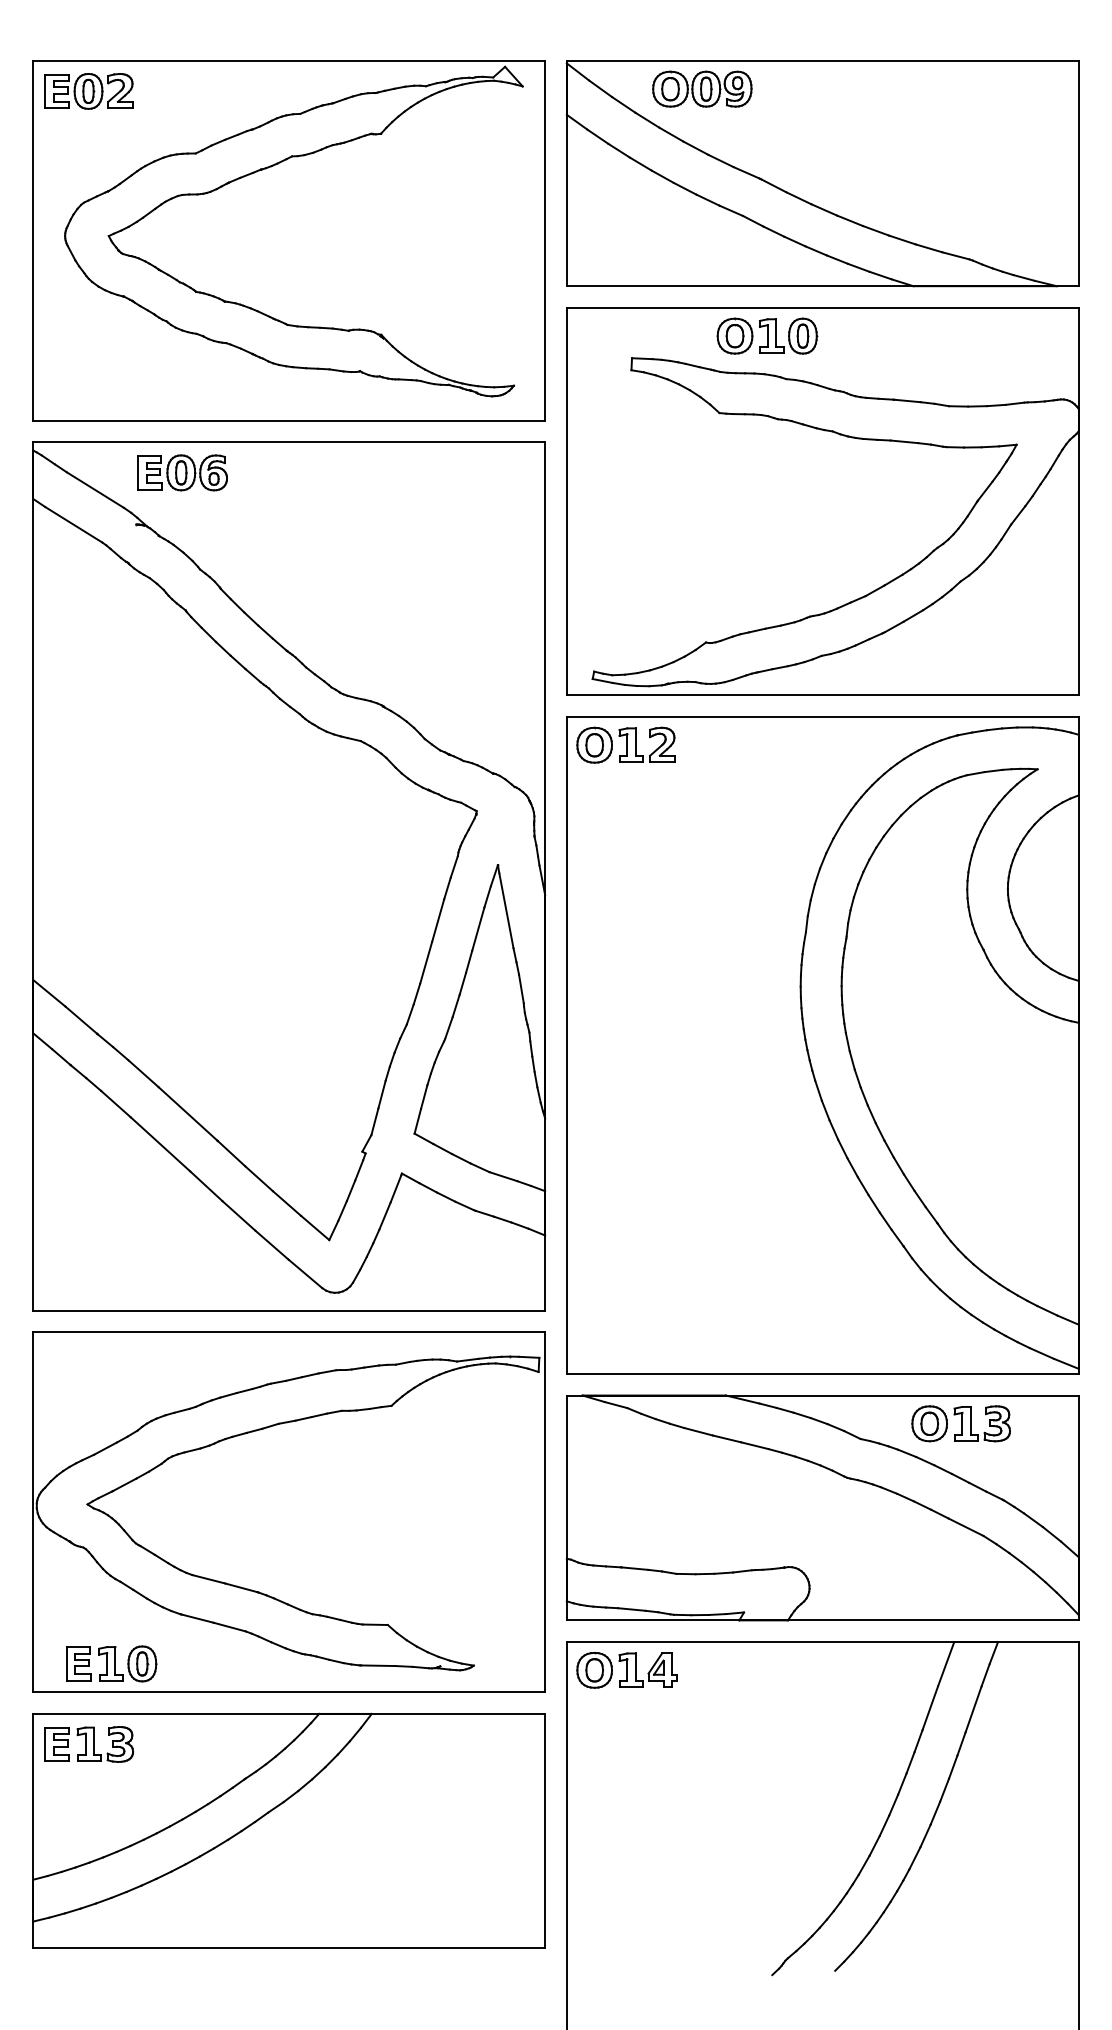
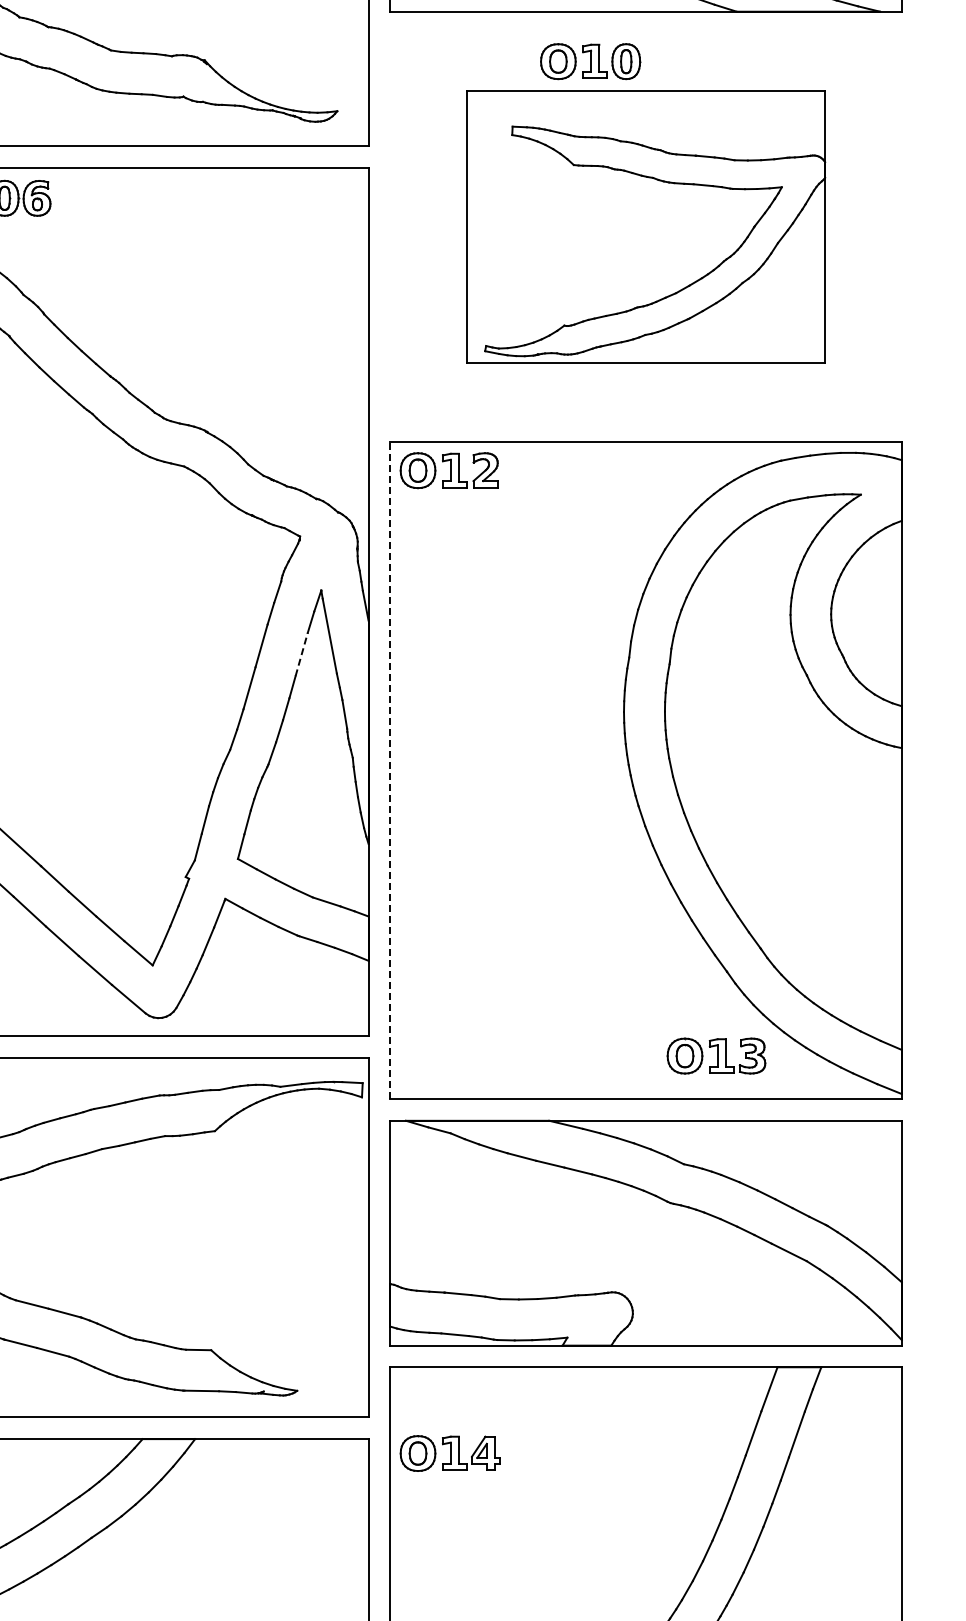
part: (822, 501) -> (645, 226), size x0.7
line: (478, 929) -> (301, 654), solid -> dashed
line: (566, 1044) -> (389, 769), solid -> dashed
part: (960, 1423) -> (715, 1055), moved
part: (626, 1669) -> (449, 1452), moved

